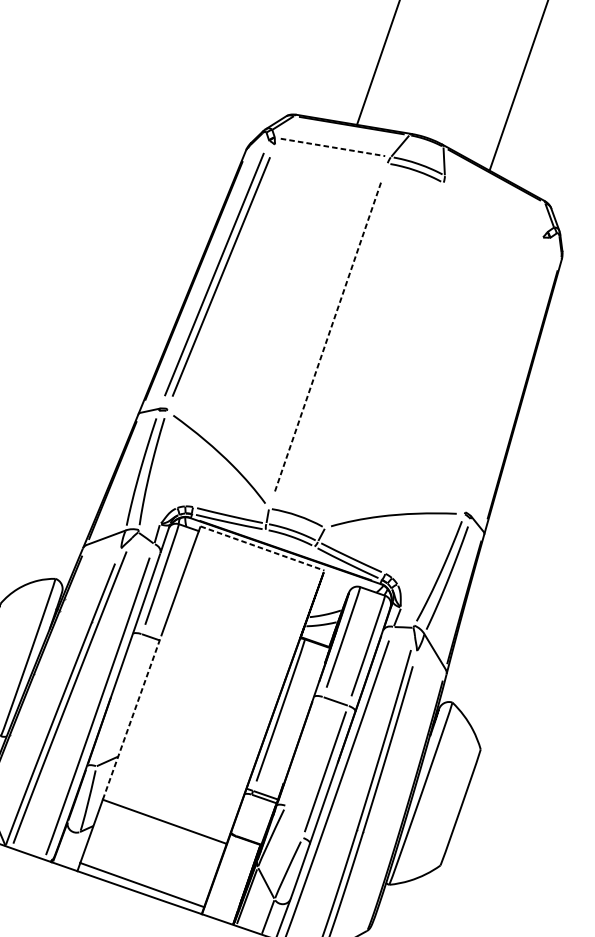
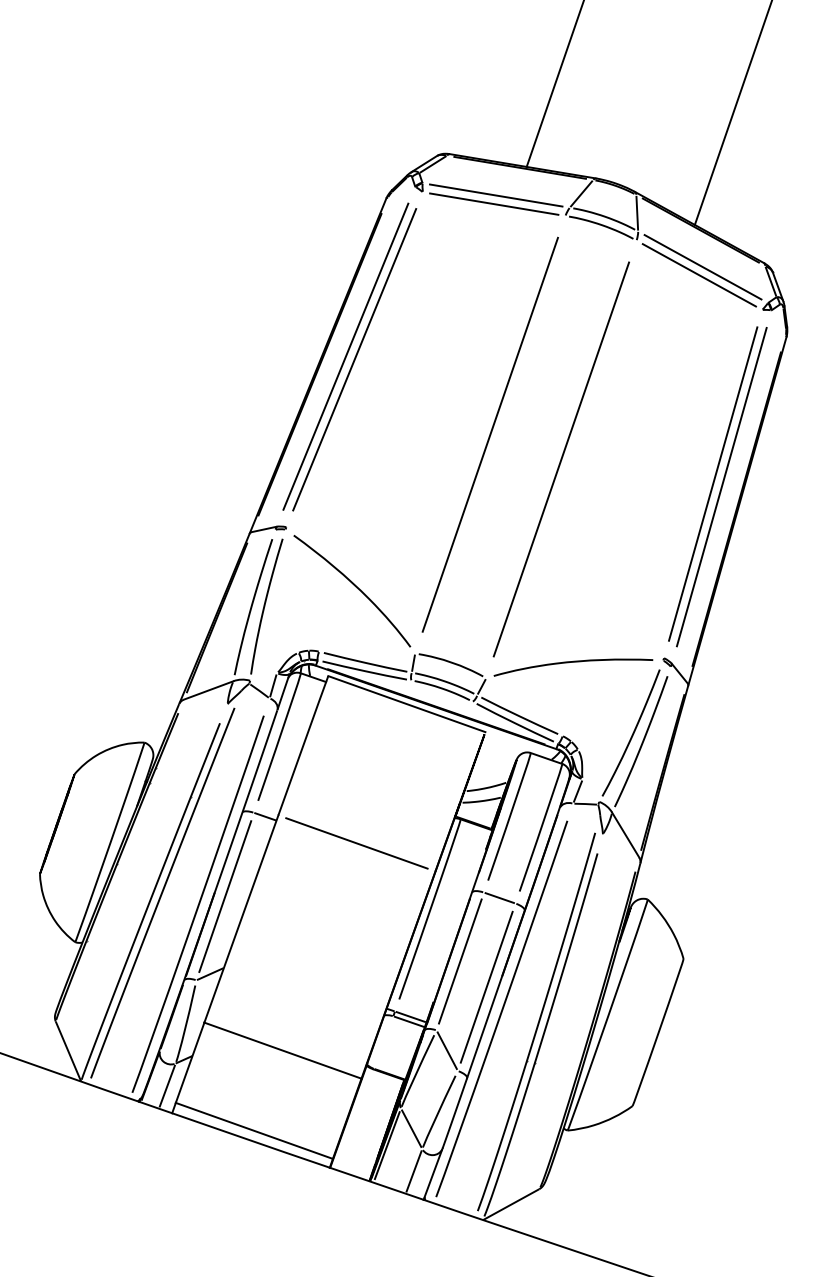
line: (333, 147) -> (496, 195), dashed -> solid
line: (331, 153) -> (494, 203), added
line: (495, 204) -> (702, 267), added
line: (492, 210) -> (698, 275), added
line: (328, 335) -> (490, 434), dashed -> solid
line: (384, 355) -> (561, 459), added
line: (504, 374) -> (713, 483), added
line: (510, 376) -> (721, 486), added
line: (263, 548) -> (407, 704), dashed -> solid
line: (222, 658) -> (356, 843), added
line: (119, 700) -> (225, 896), added
line: (132, 717) -> (241, 918), dashed -> solid
line: (304, 751) -> (459, 961), added
line: (293, 821) -> (446, 1050), added
line: (72, 849) -> (166, 1085), added

